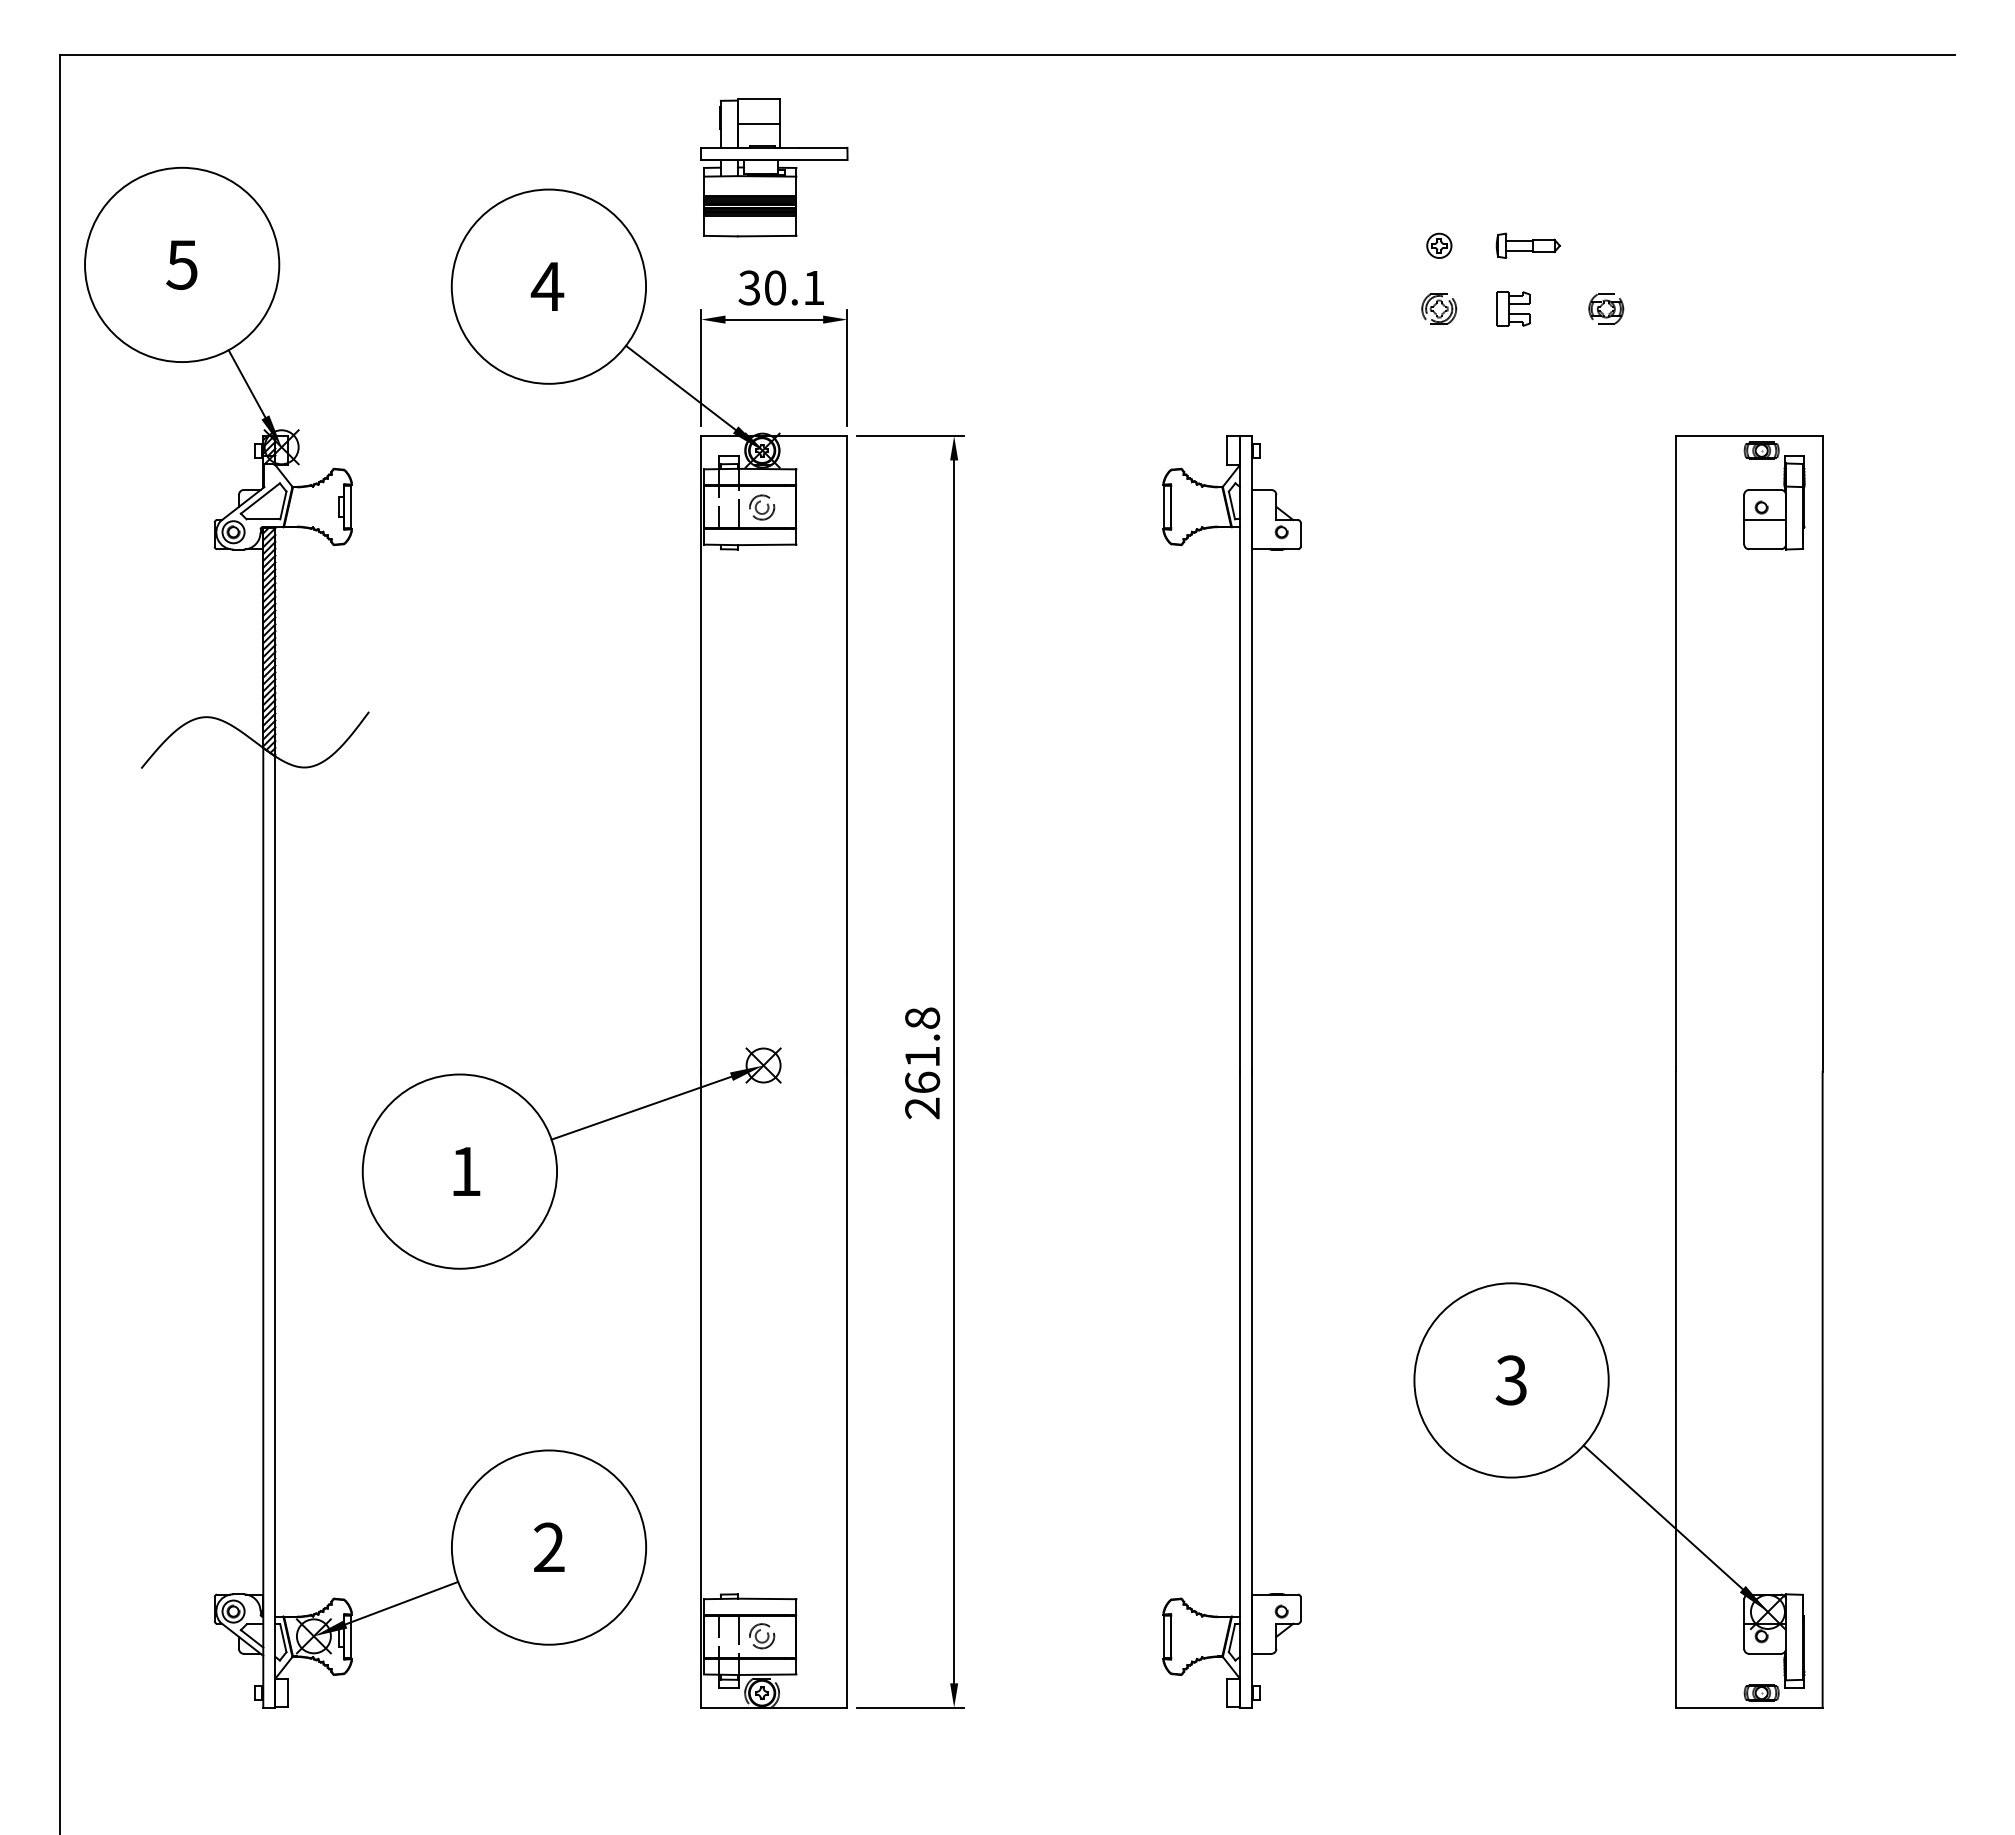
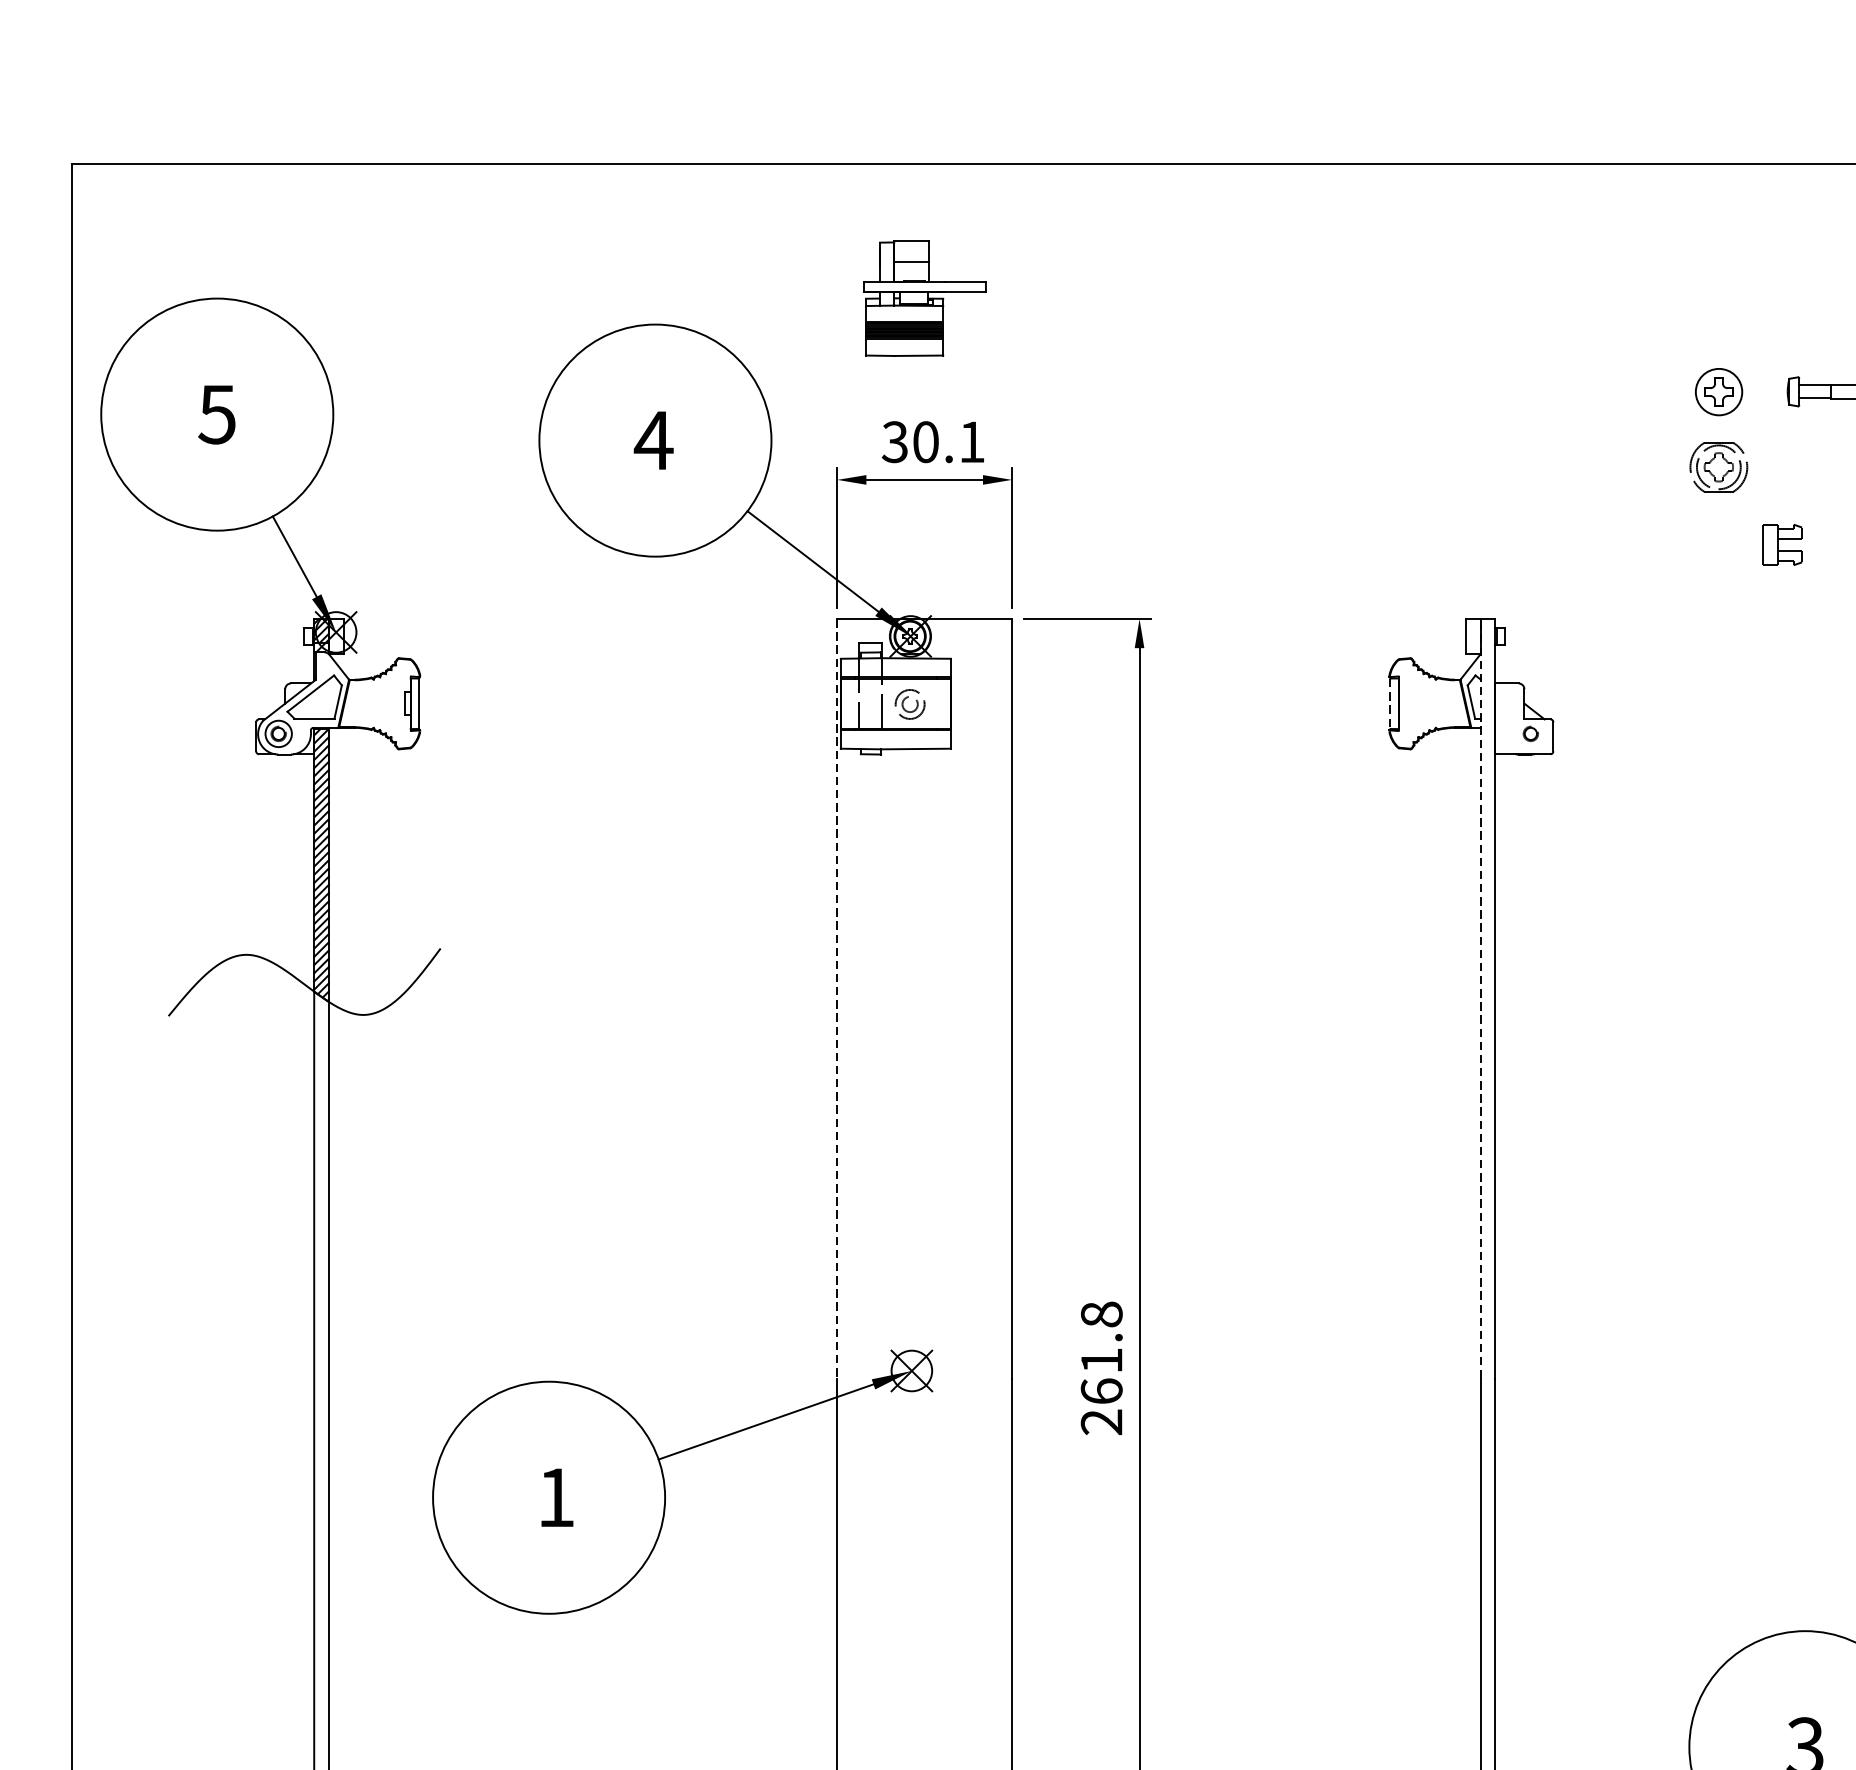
part: (774, 167) -> (924, 298), size x0.7
part: (1439, 245) -> (1719, 391), size x1.6
part: (1439, 308) -> (1719, 466), size x1.4
part: (1513, 308) -> (1782, 544), moved
line: (1164, 507) -> (1390, 704), solid -> dashed
line: (701, 754) -> (837, 999), solid -> dashed
line: (1239, 754) -> (1480, 999), solid -> dashed

